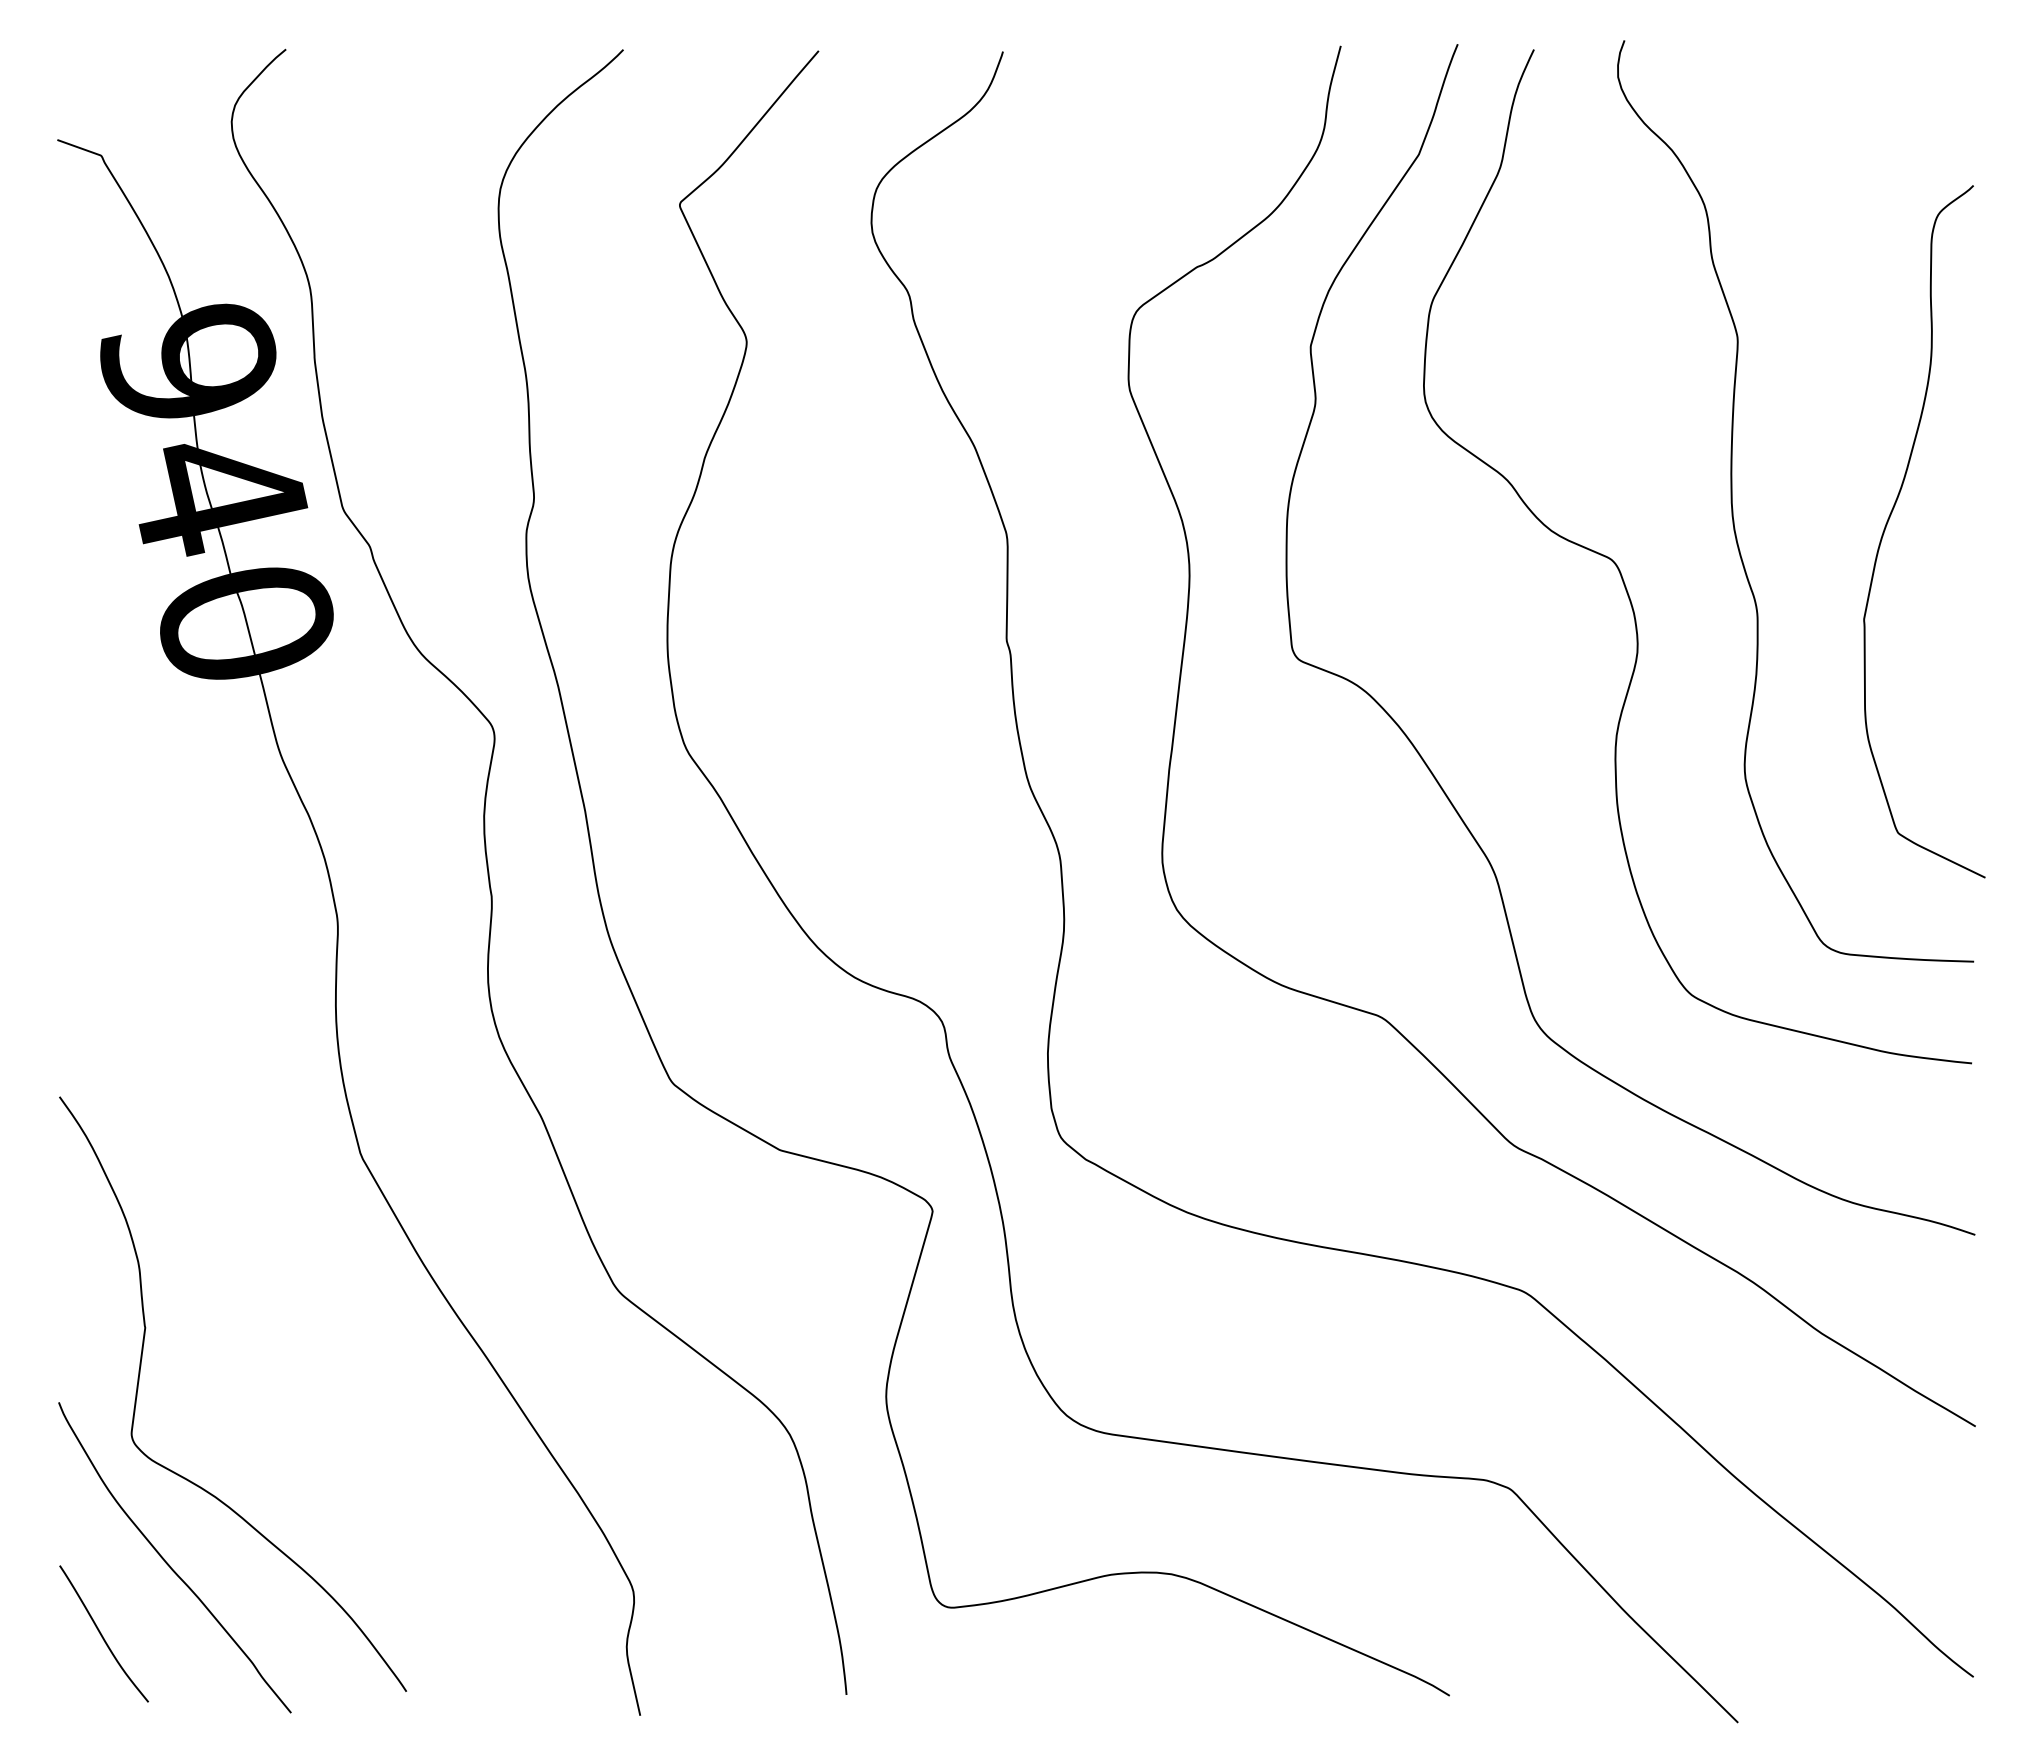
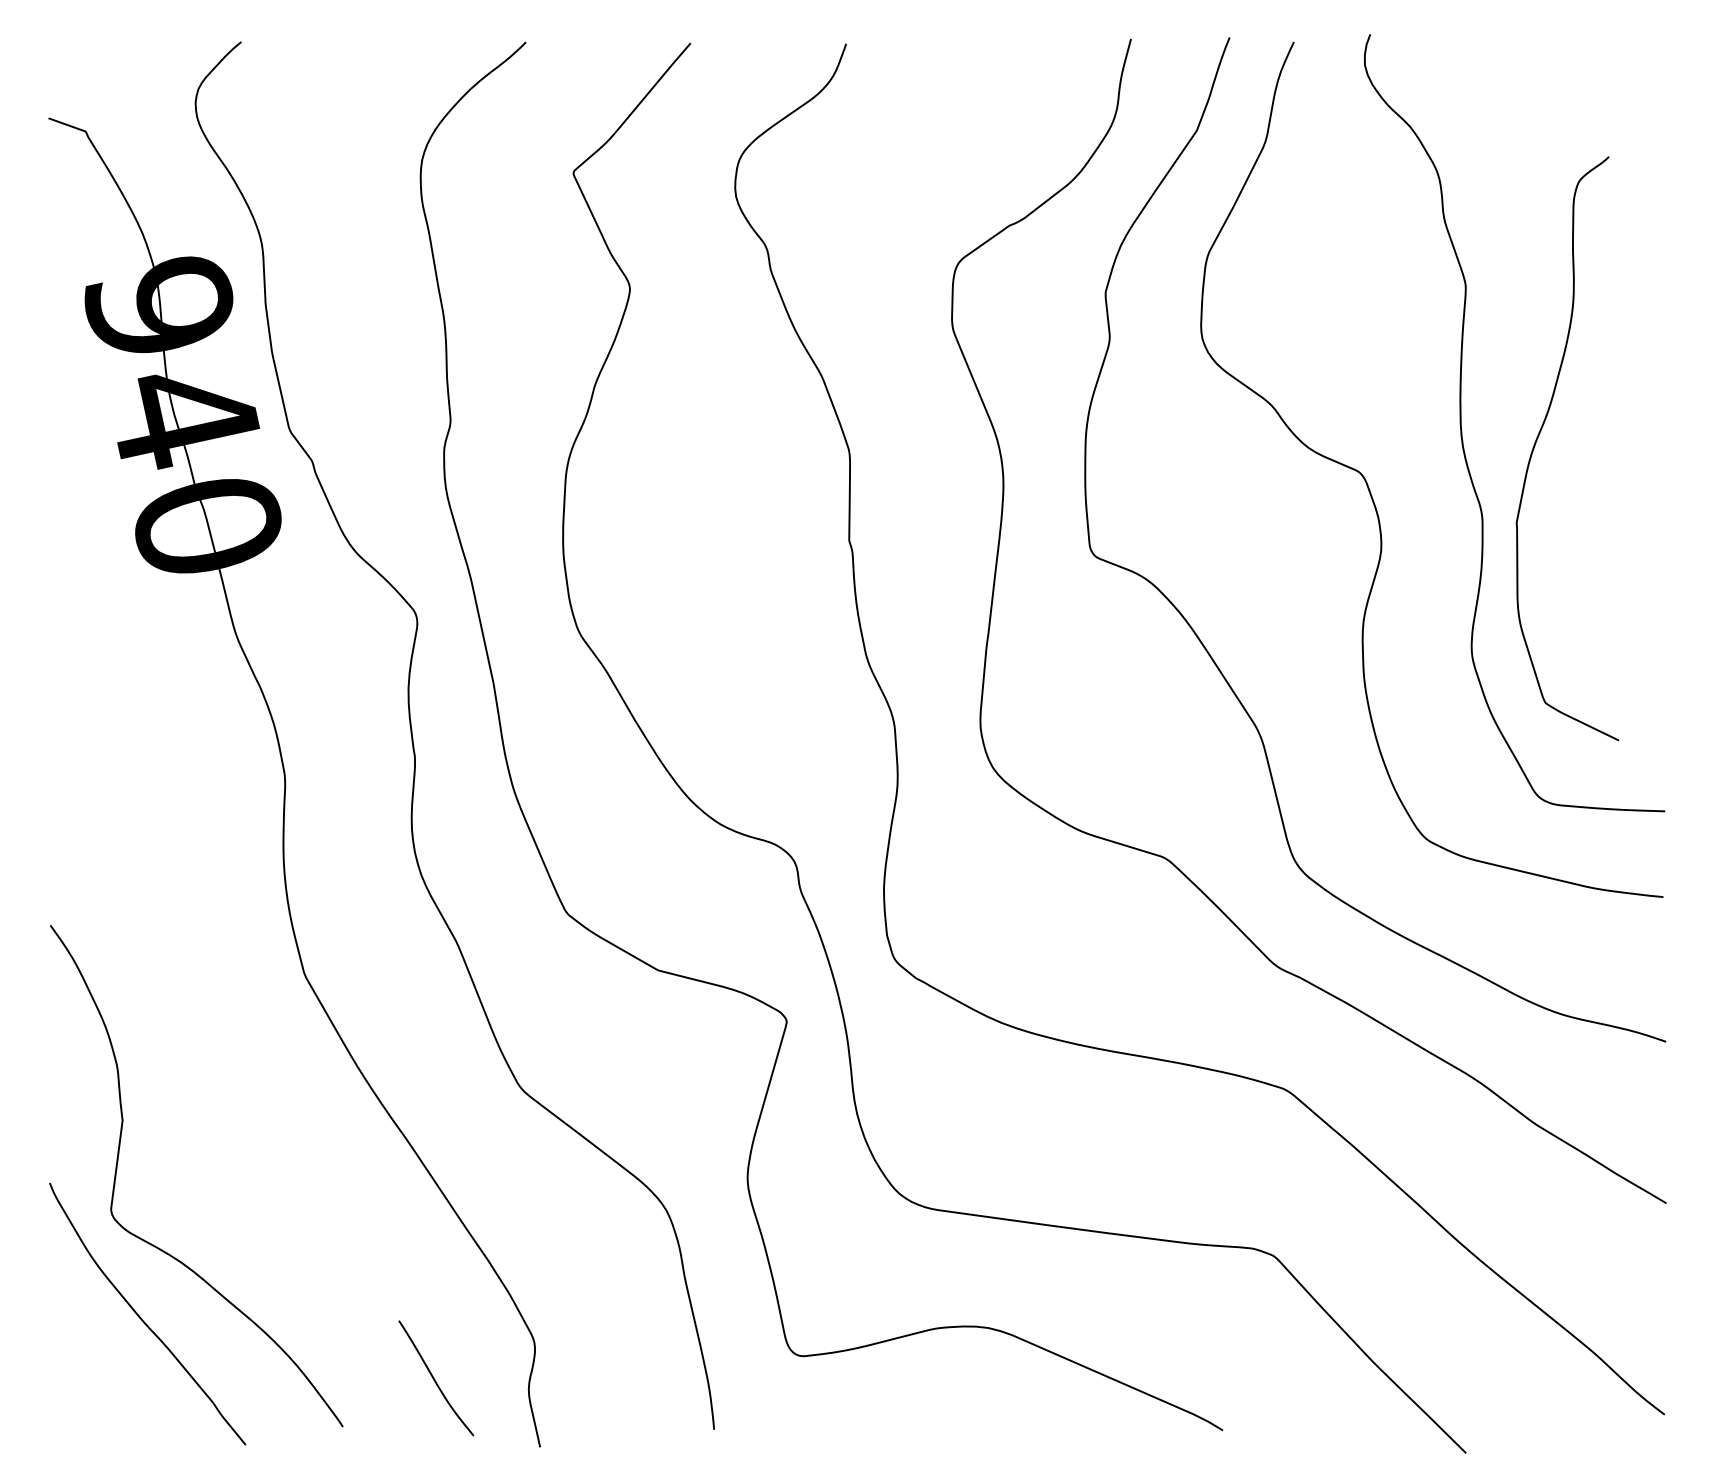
curve: (1891, 515) -> (1539, 435), moved
curve: (102, 1634) -> (434, 1378), moved

